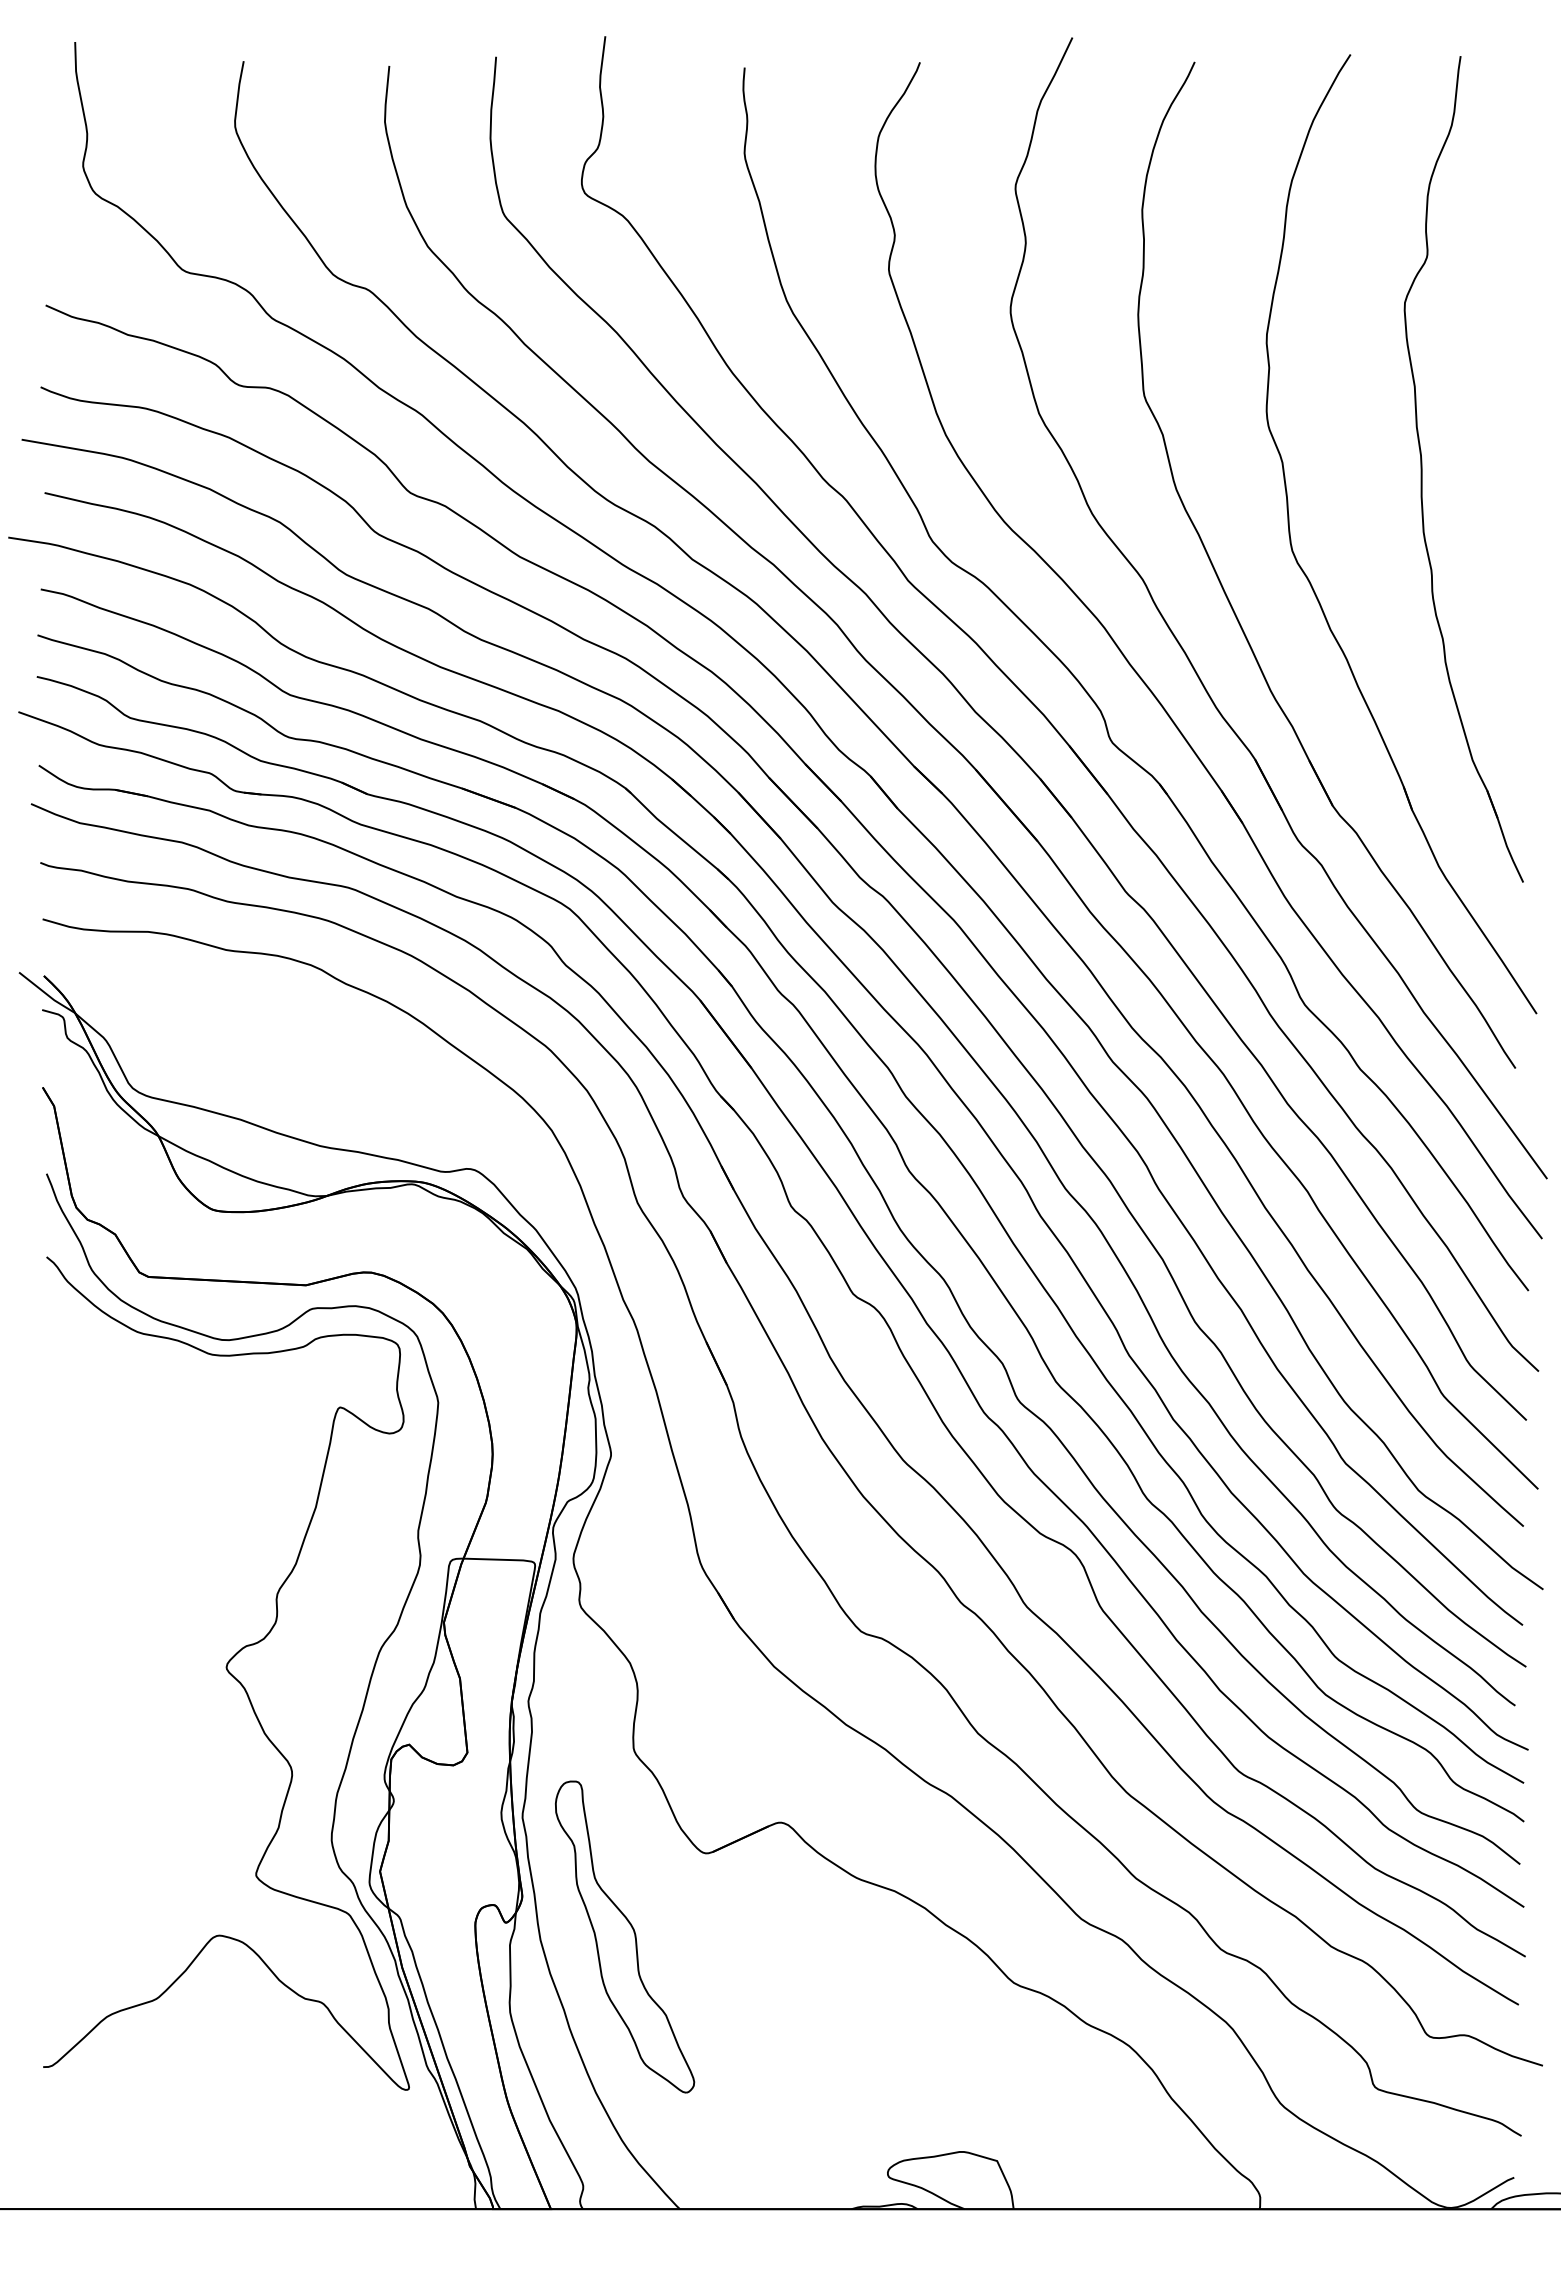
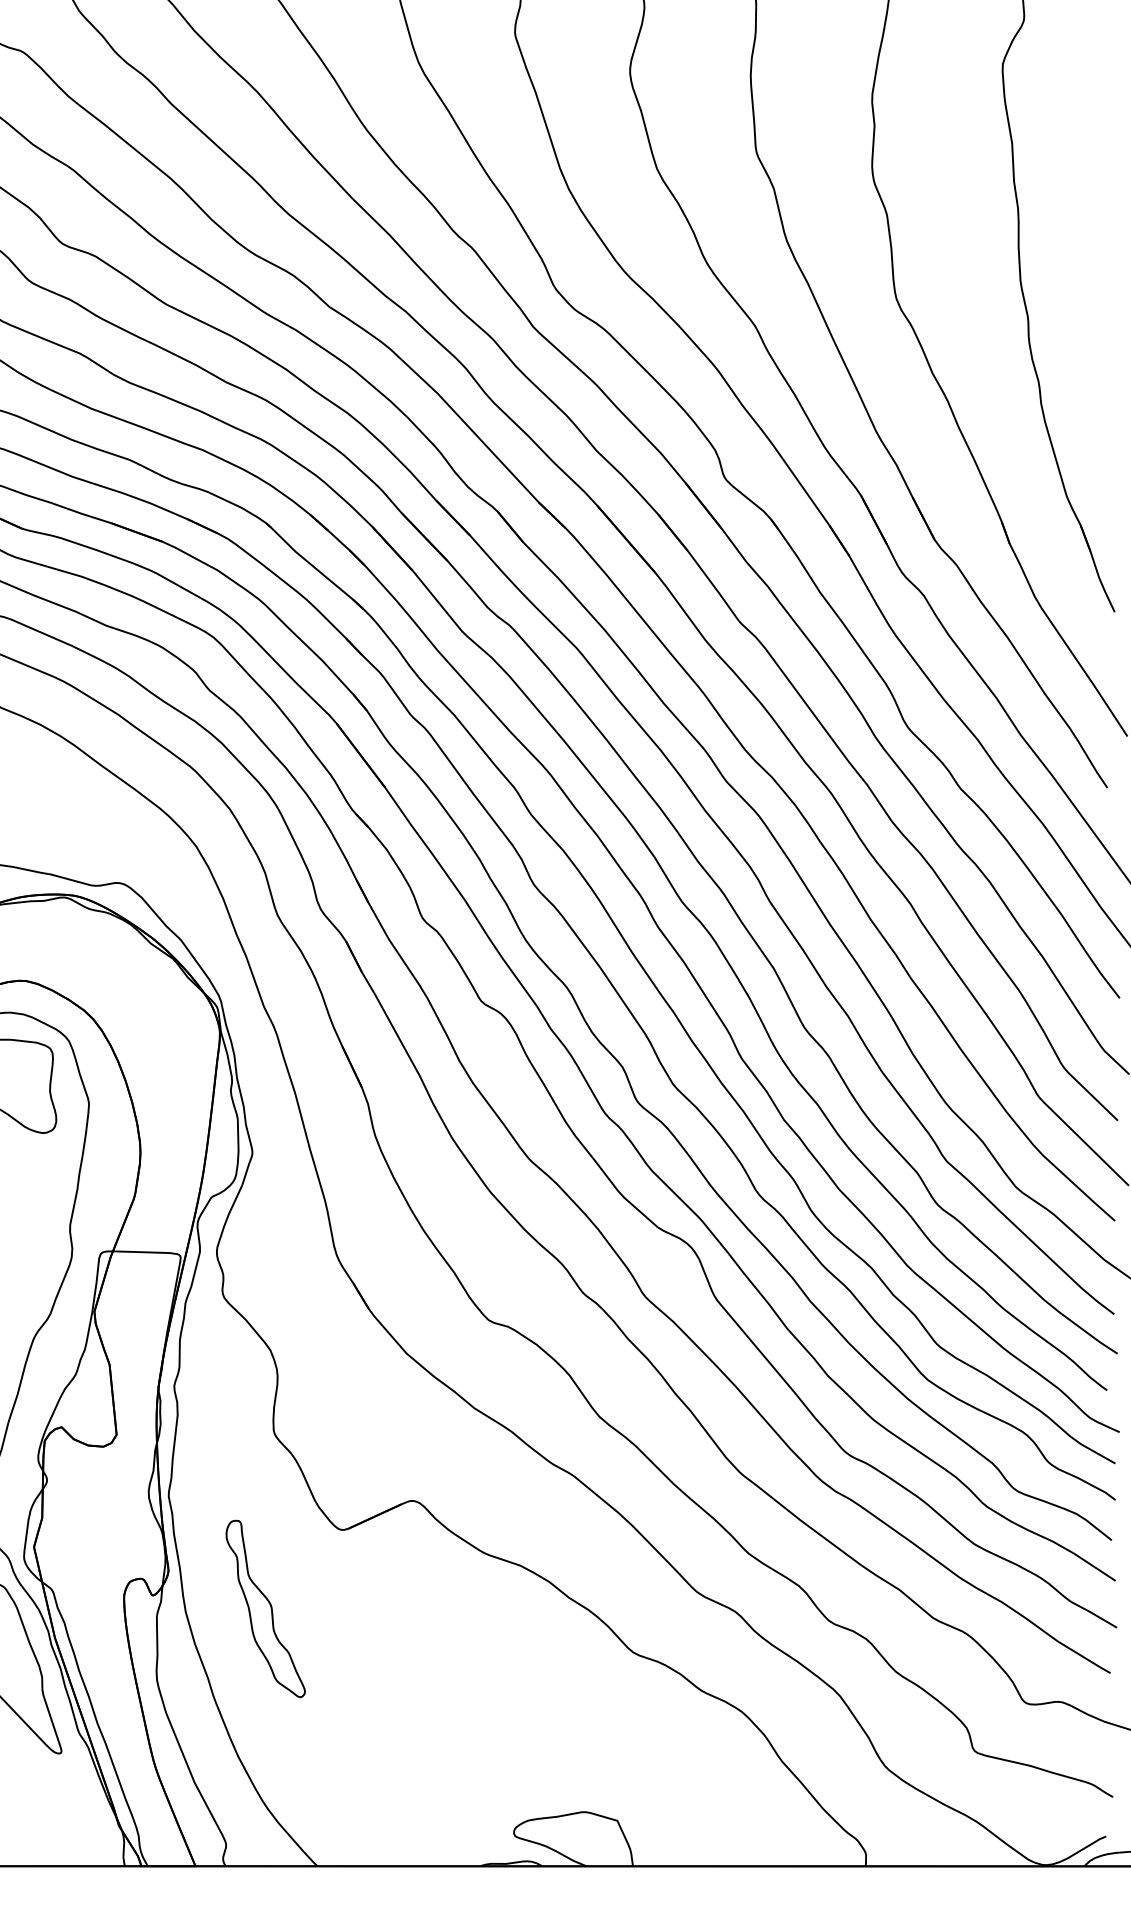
part: (625, 1936) -> (266, 1608), size x0.6

